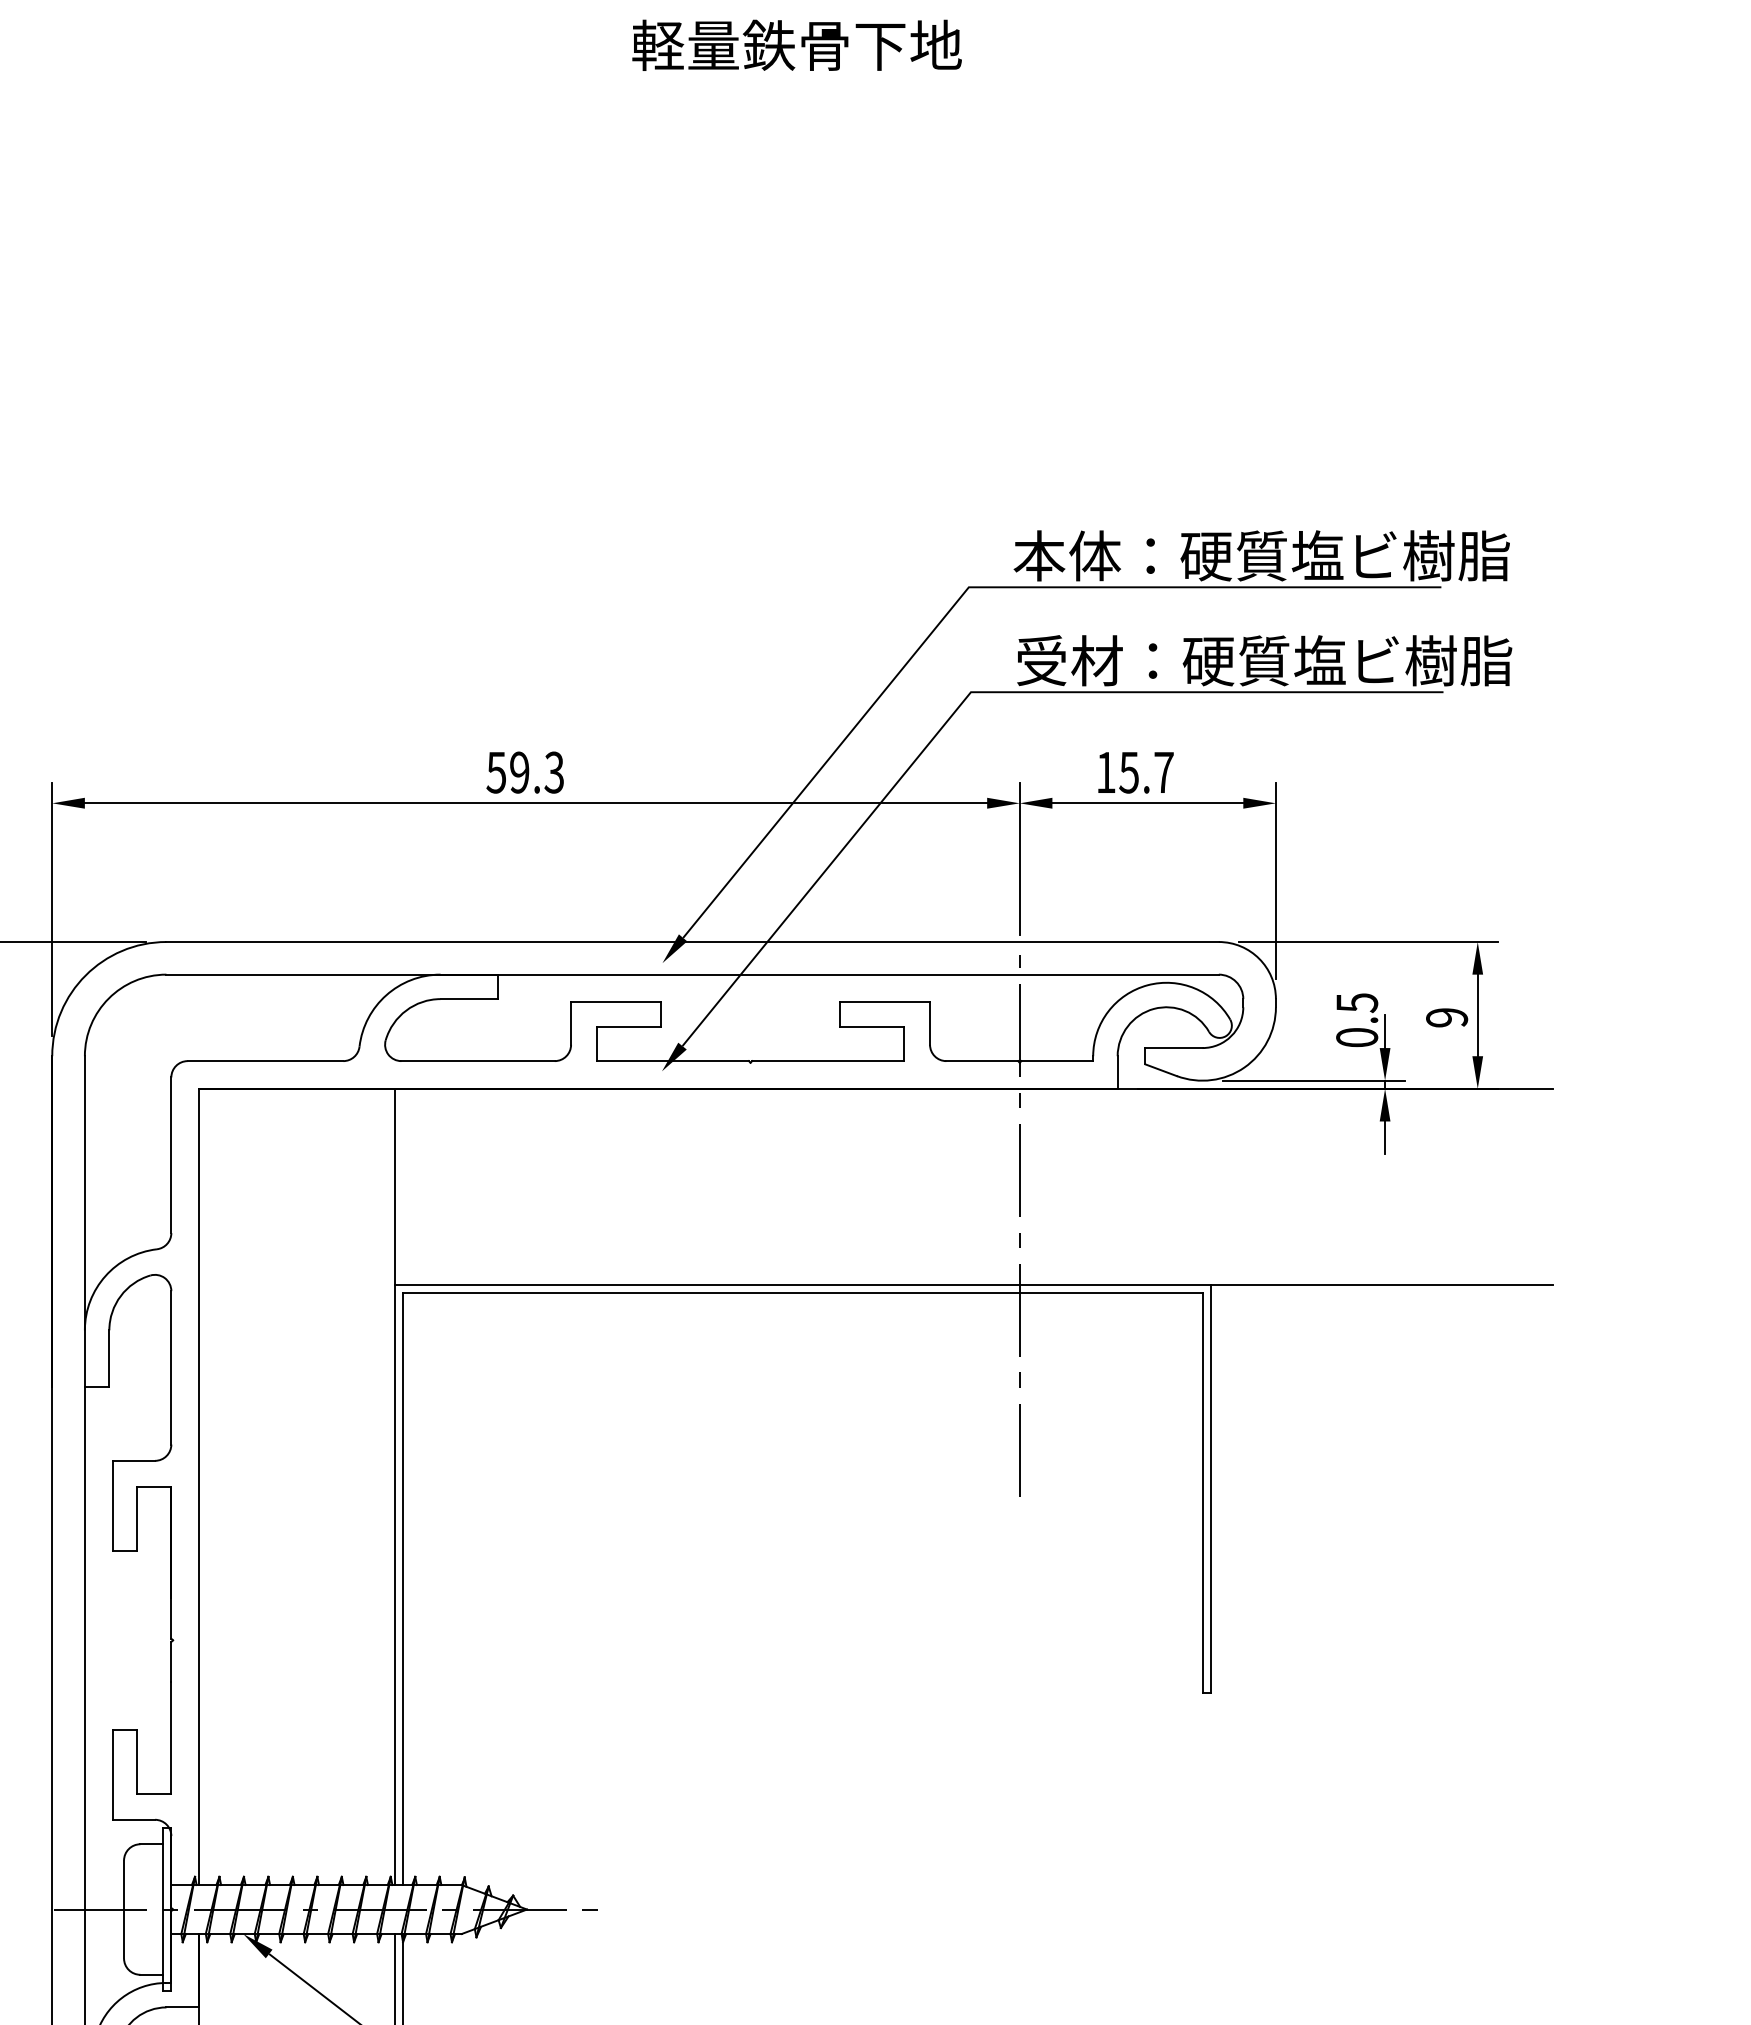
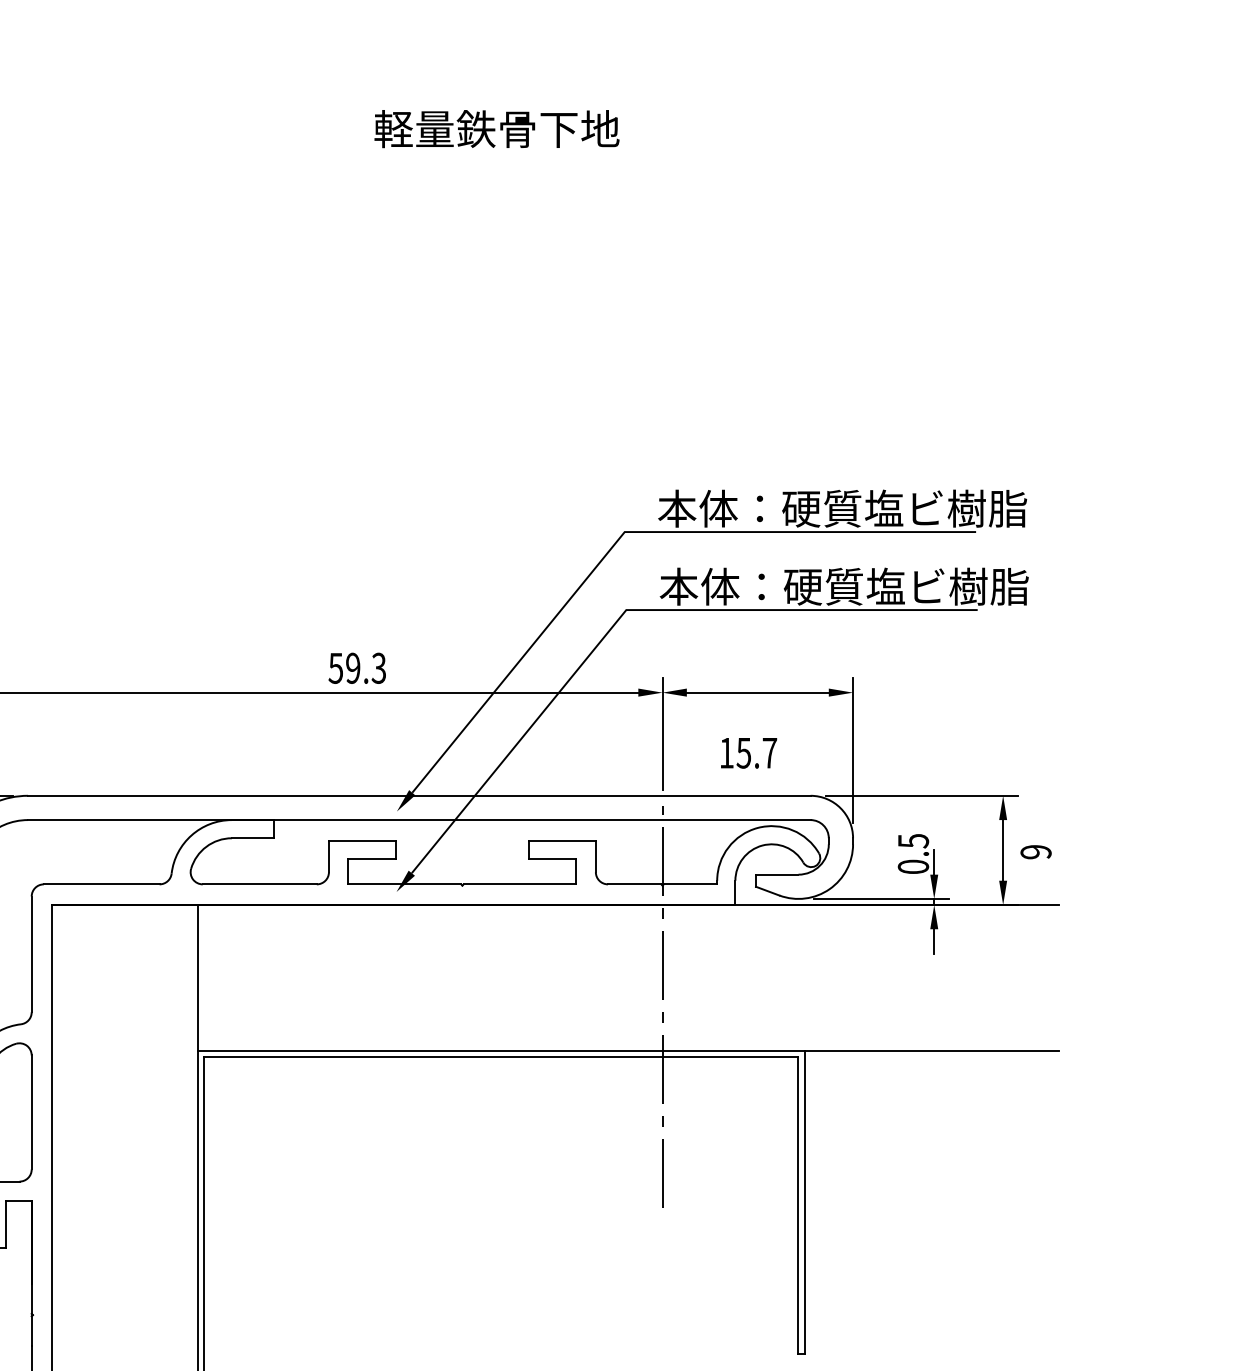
text: (1069, 660) -> (699, 586), 受材：硬質塩ビ樹脂 -> 本体：硬質塩ビ樹脂
text: (524, 772) -> (356, 668), moved
text: (1135, 772) -> (748, 753), moved
text: (1447, 1017) -> (1036, 851), moved

